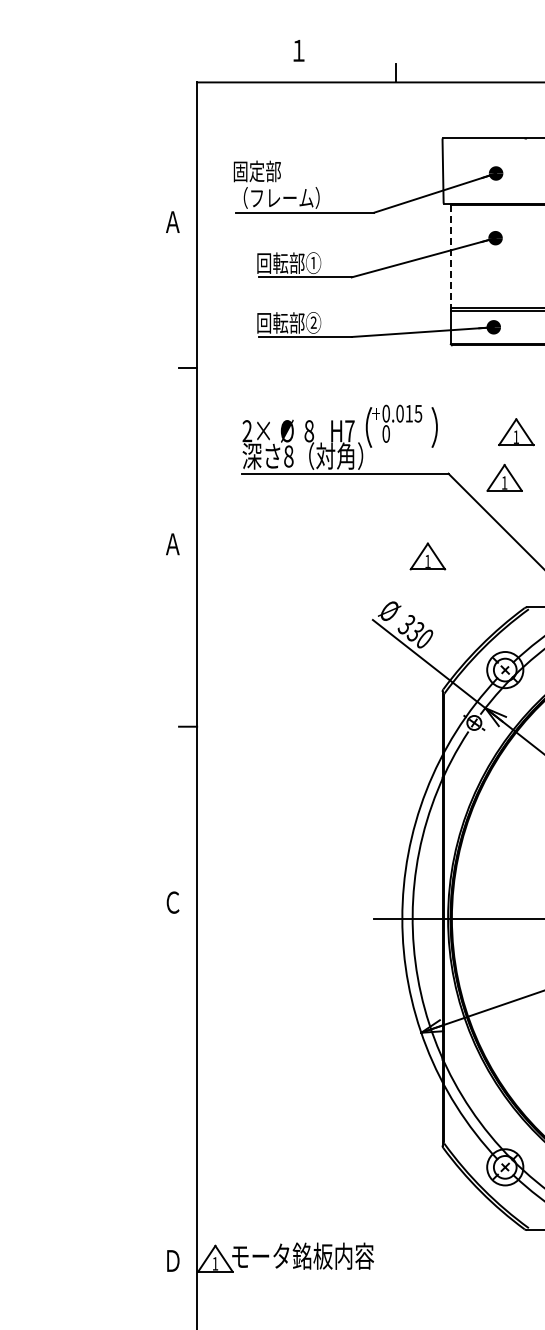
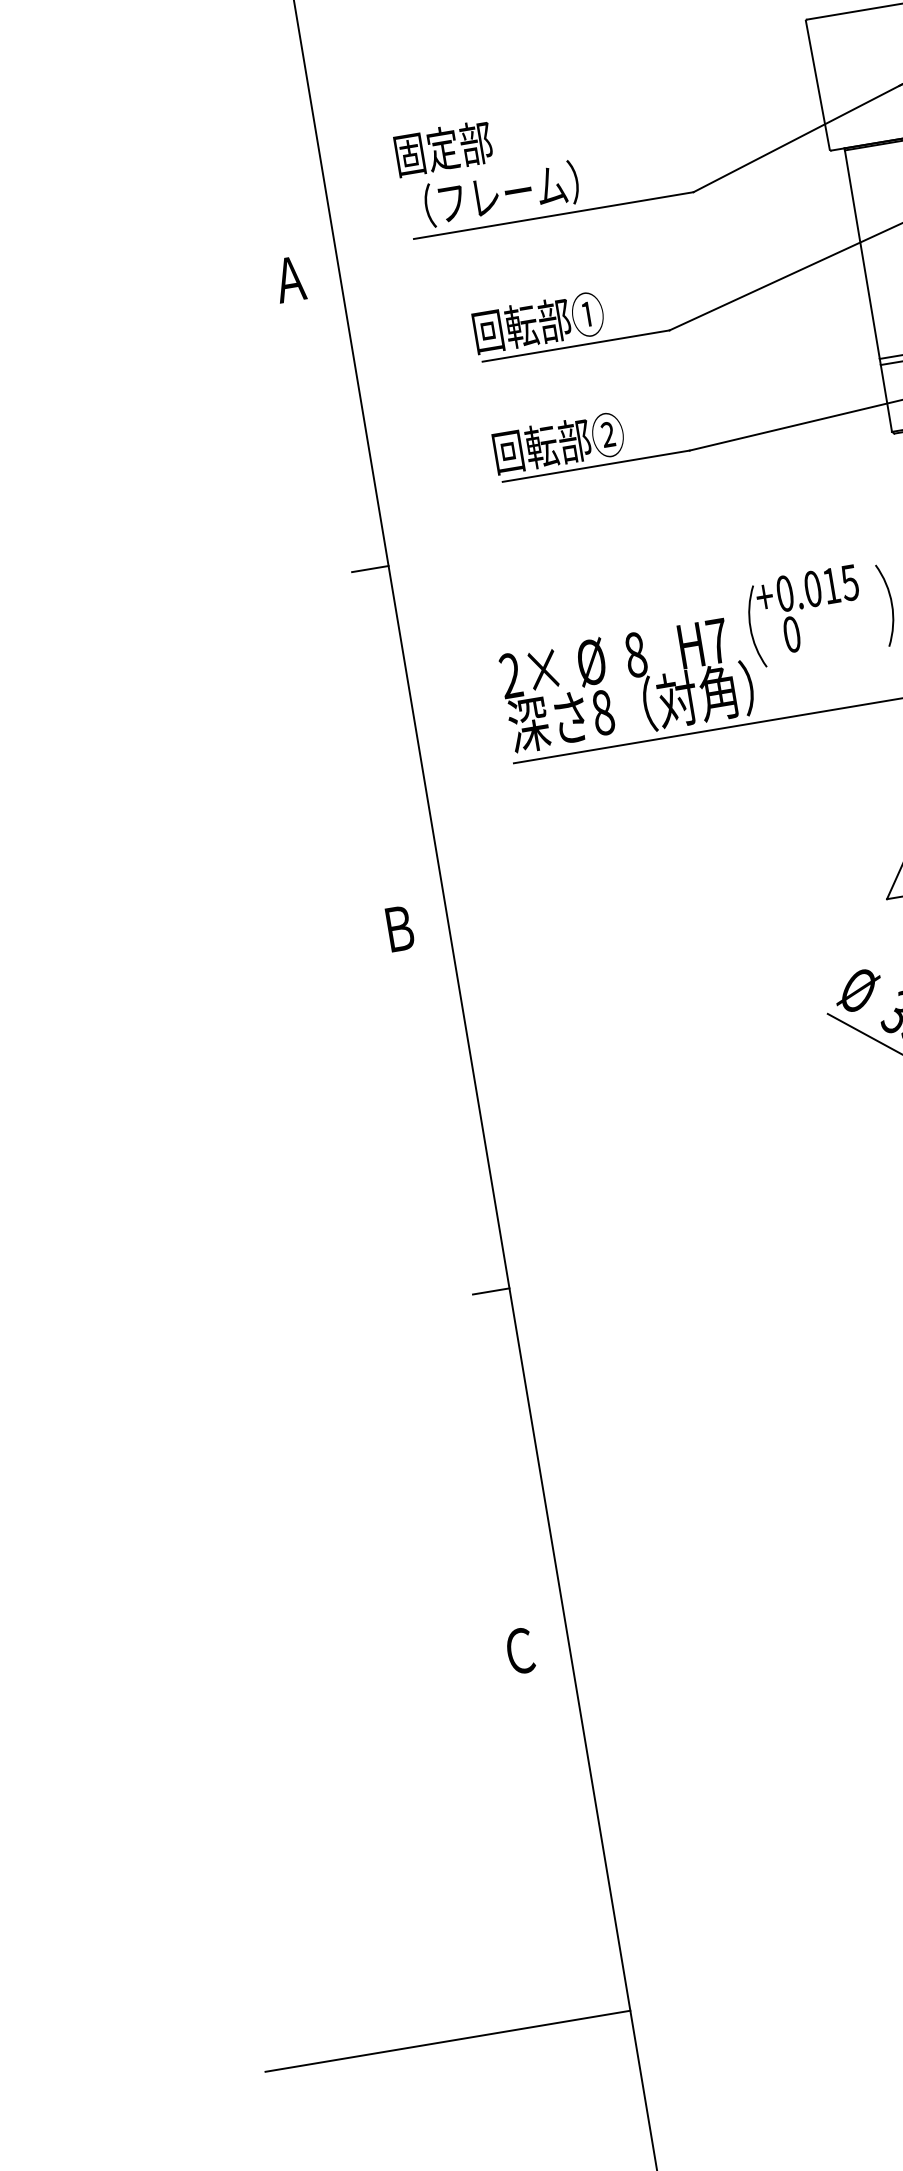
line: (450, 256) -> (861, 255), dashed -> solid
text: (172, 544) -> (398, 929), Ａ -> Ｂ
line: (106, 1085) -> (447, 2042), added

